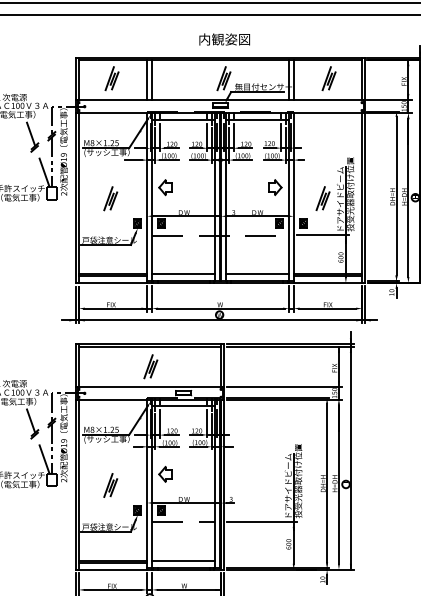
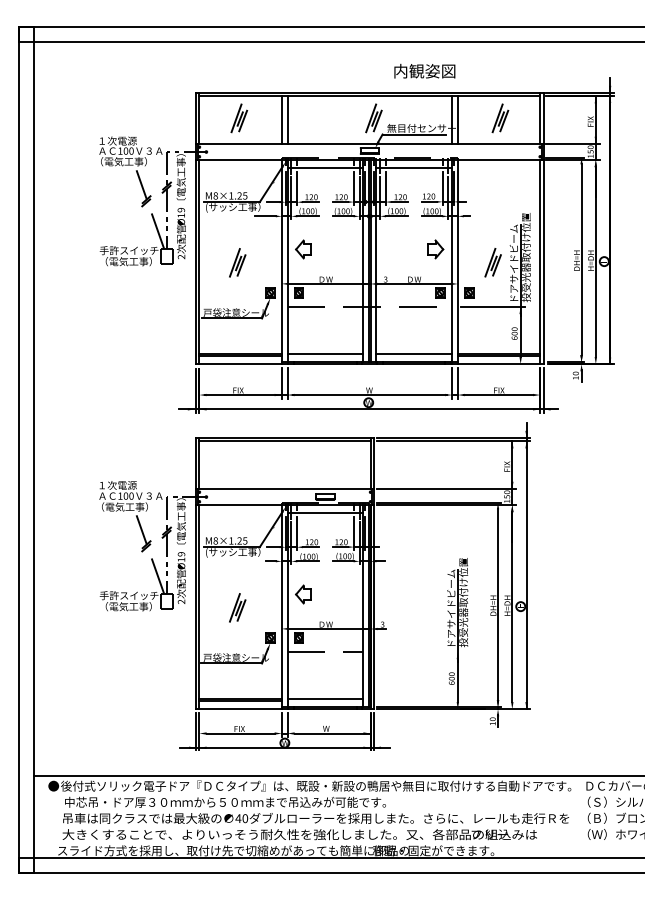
text: (224, 39) -> (424, 71), moved
part: (150, 366) -> (285, 464), removed
line: (261, 522) -> (419, 652), removed

